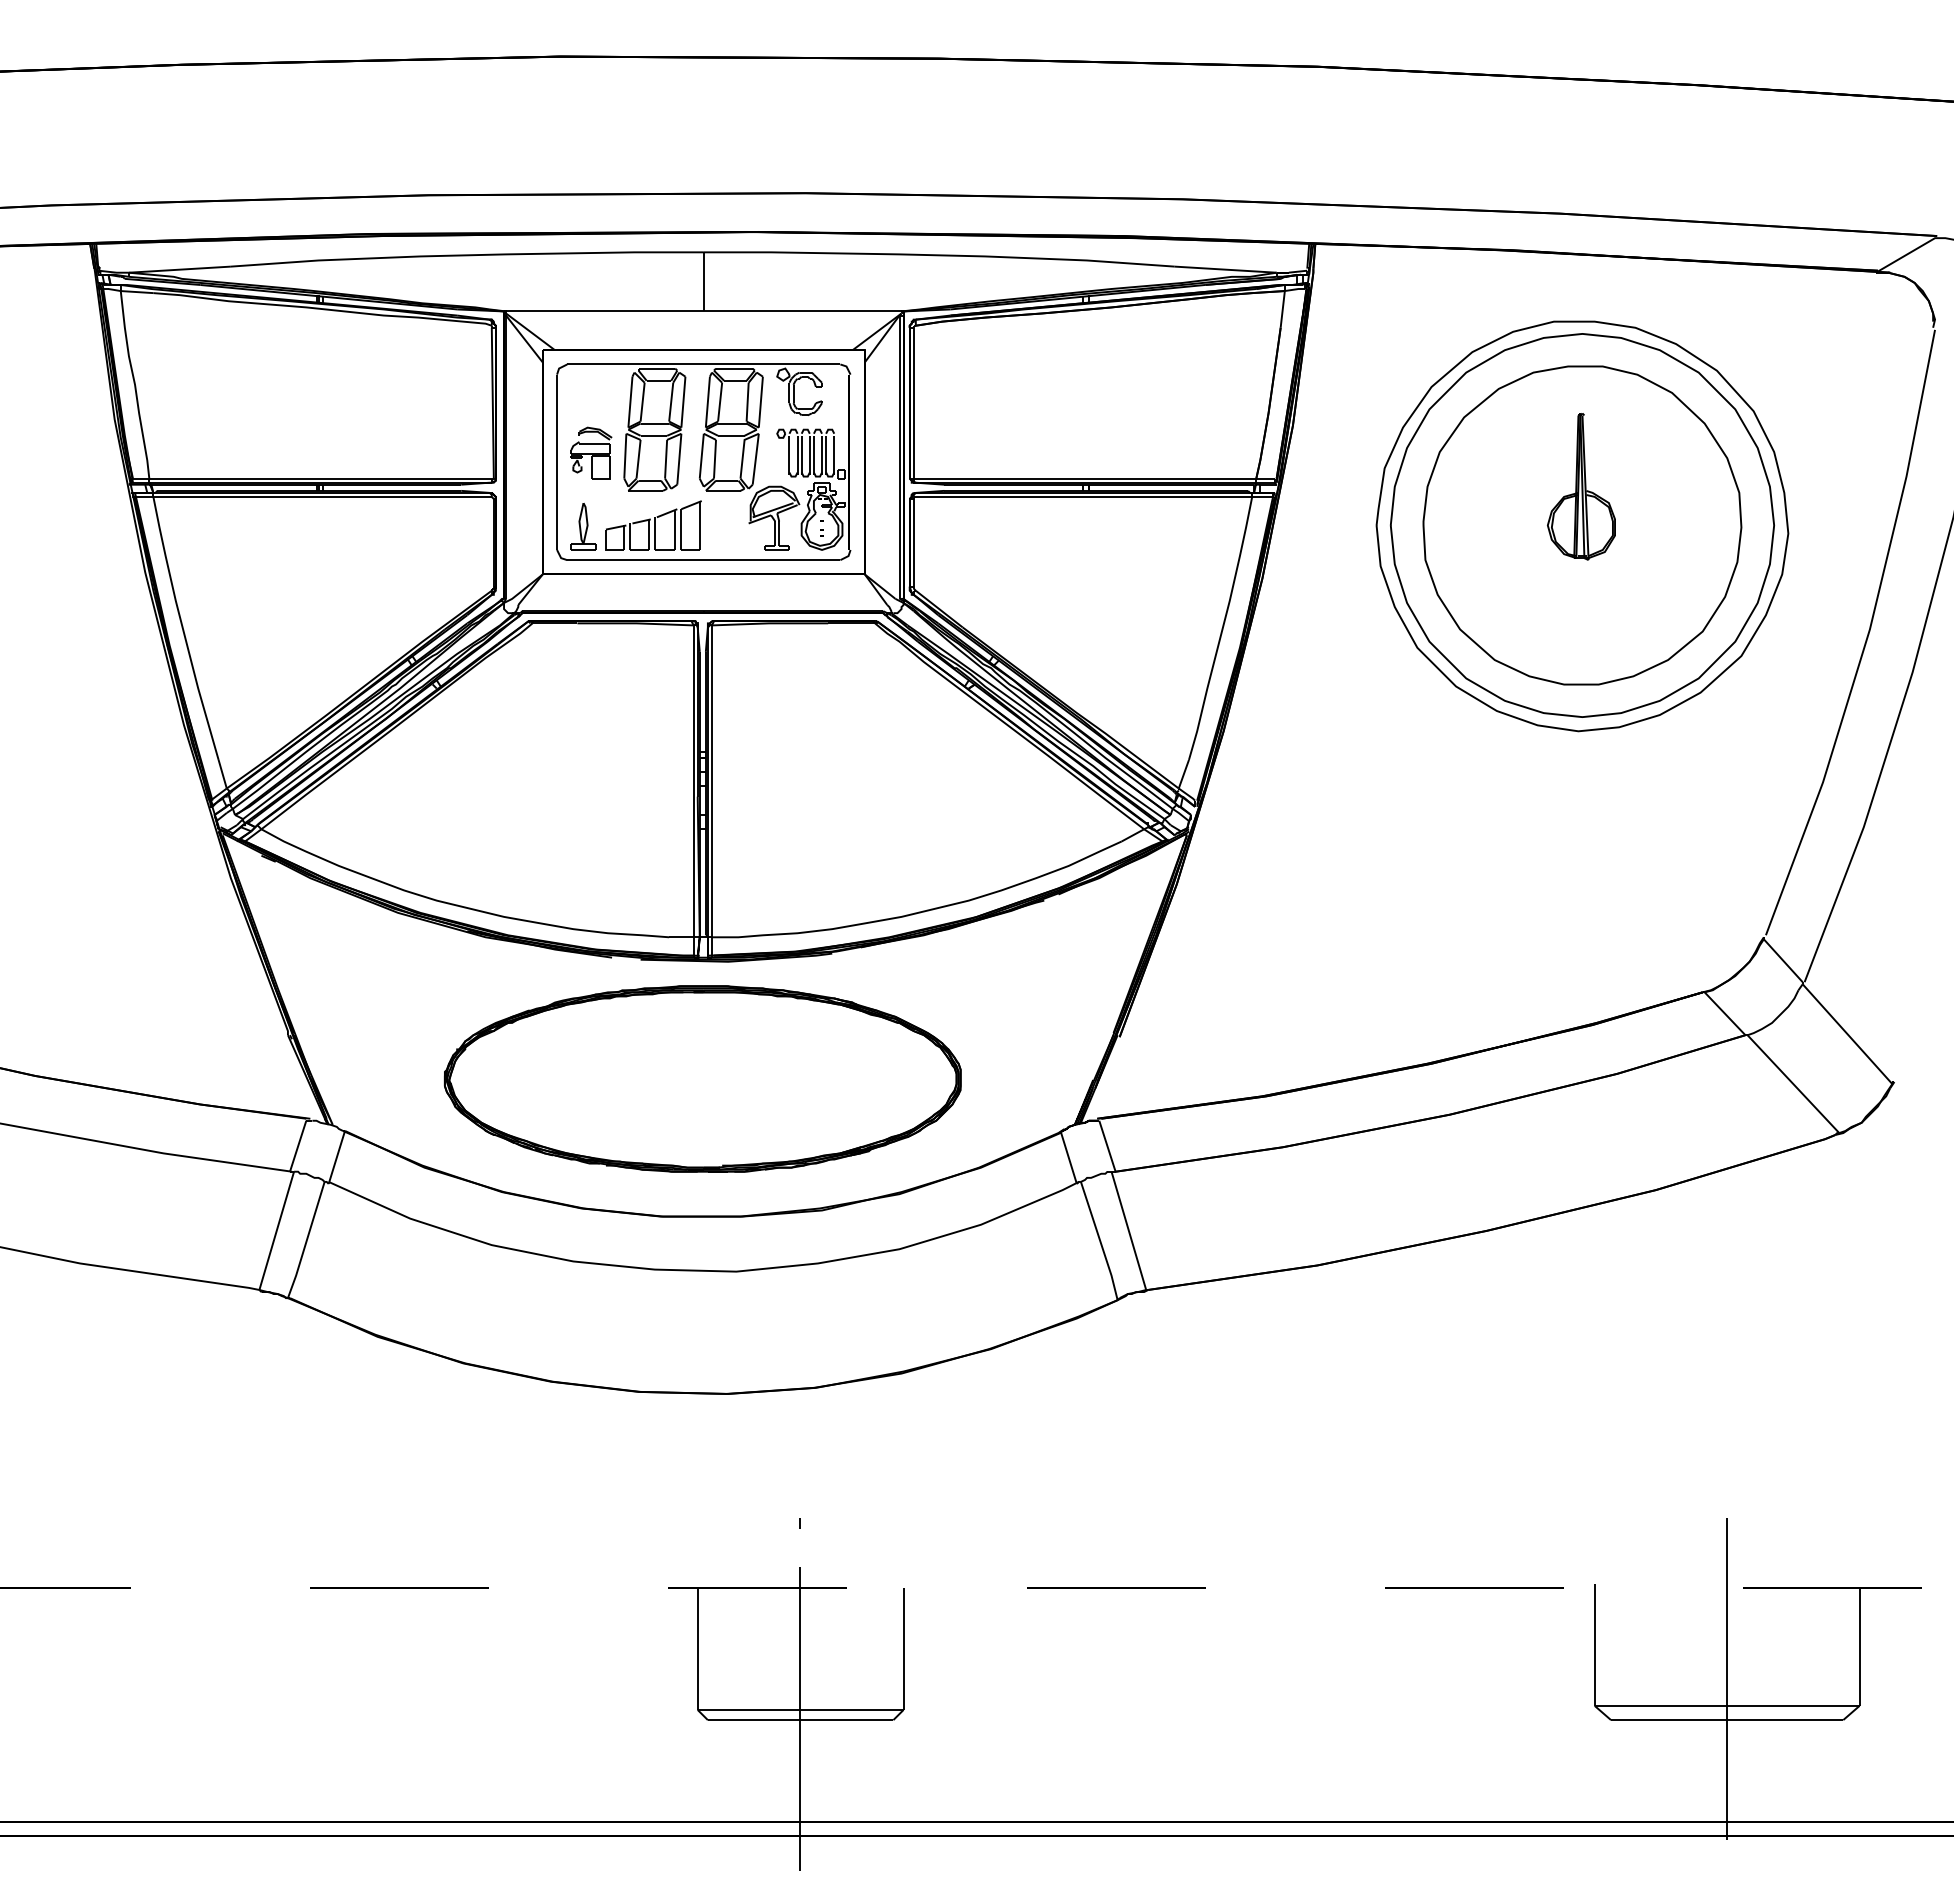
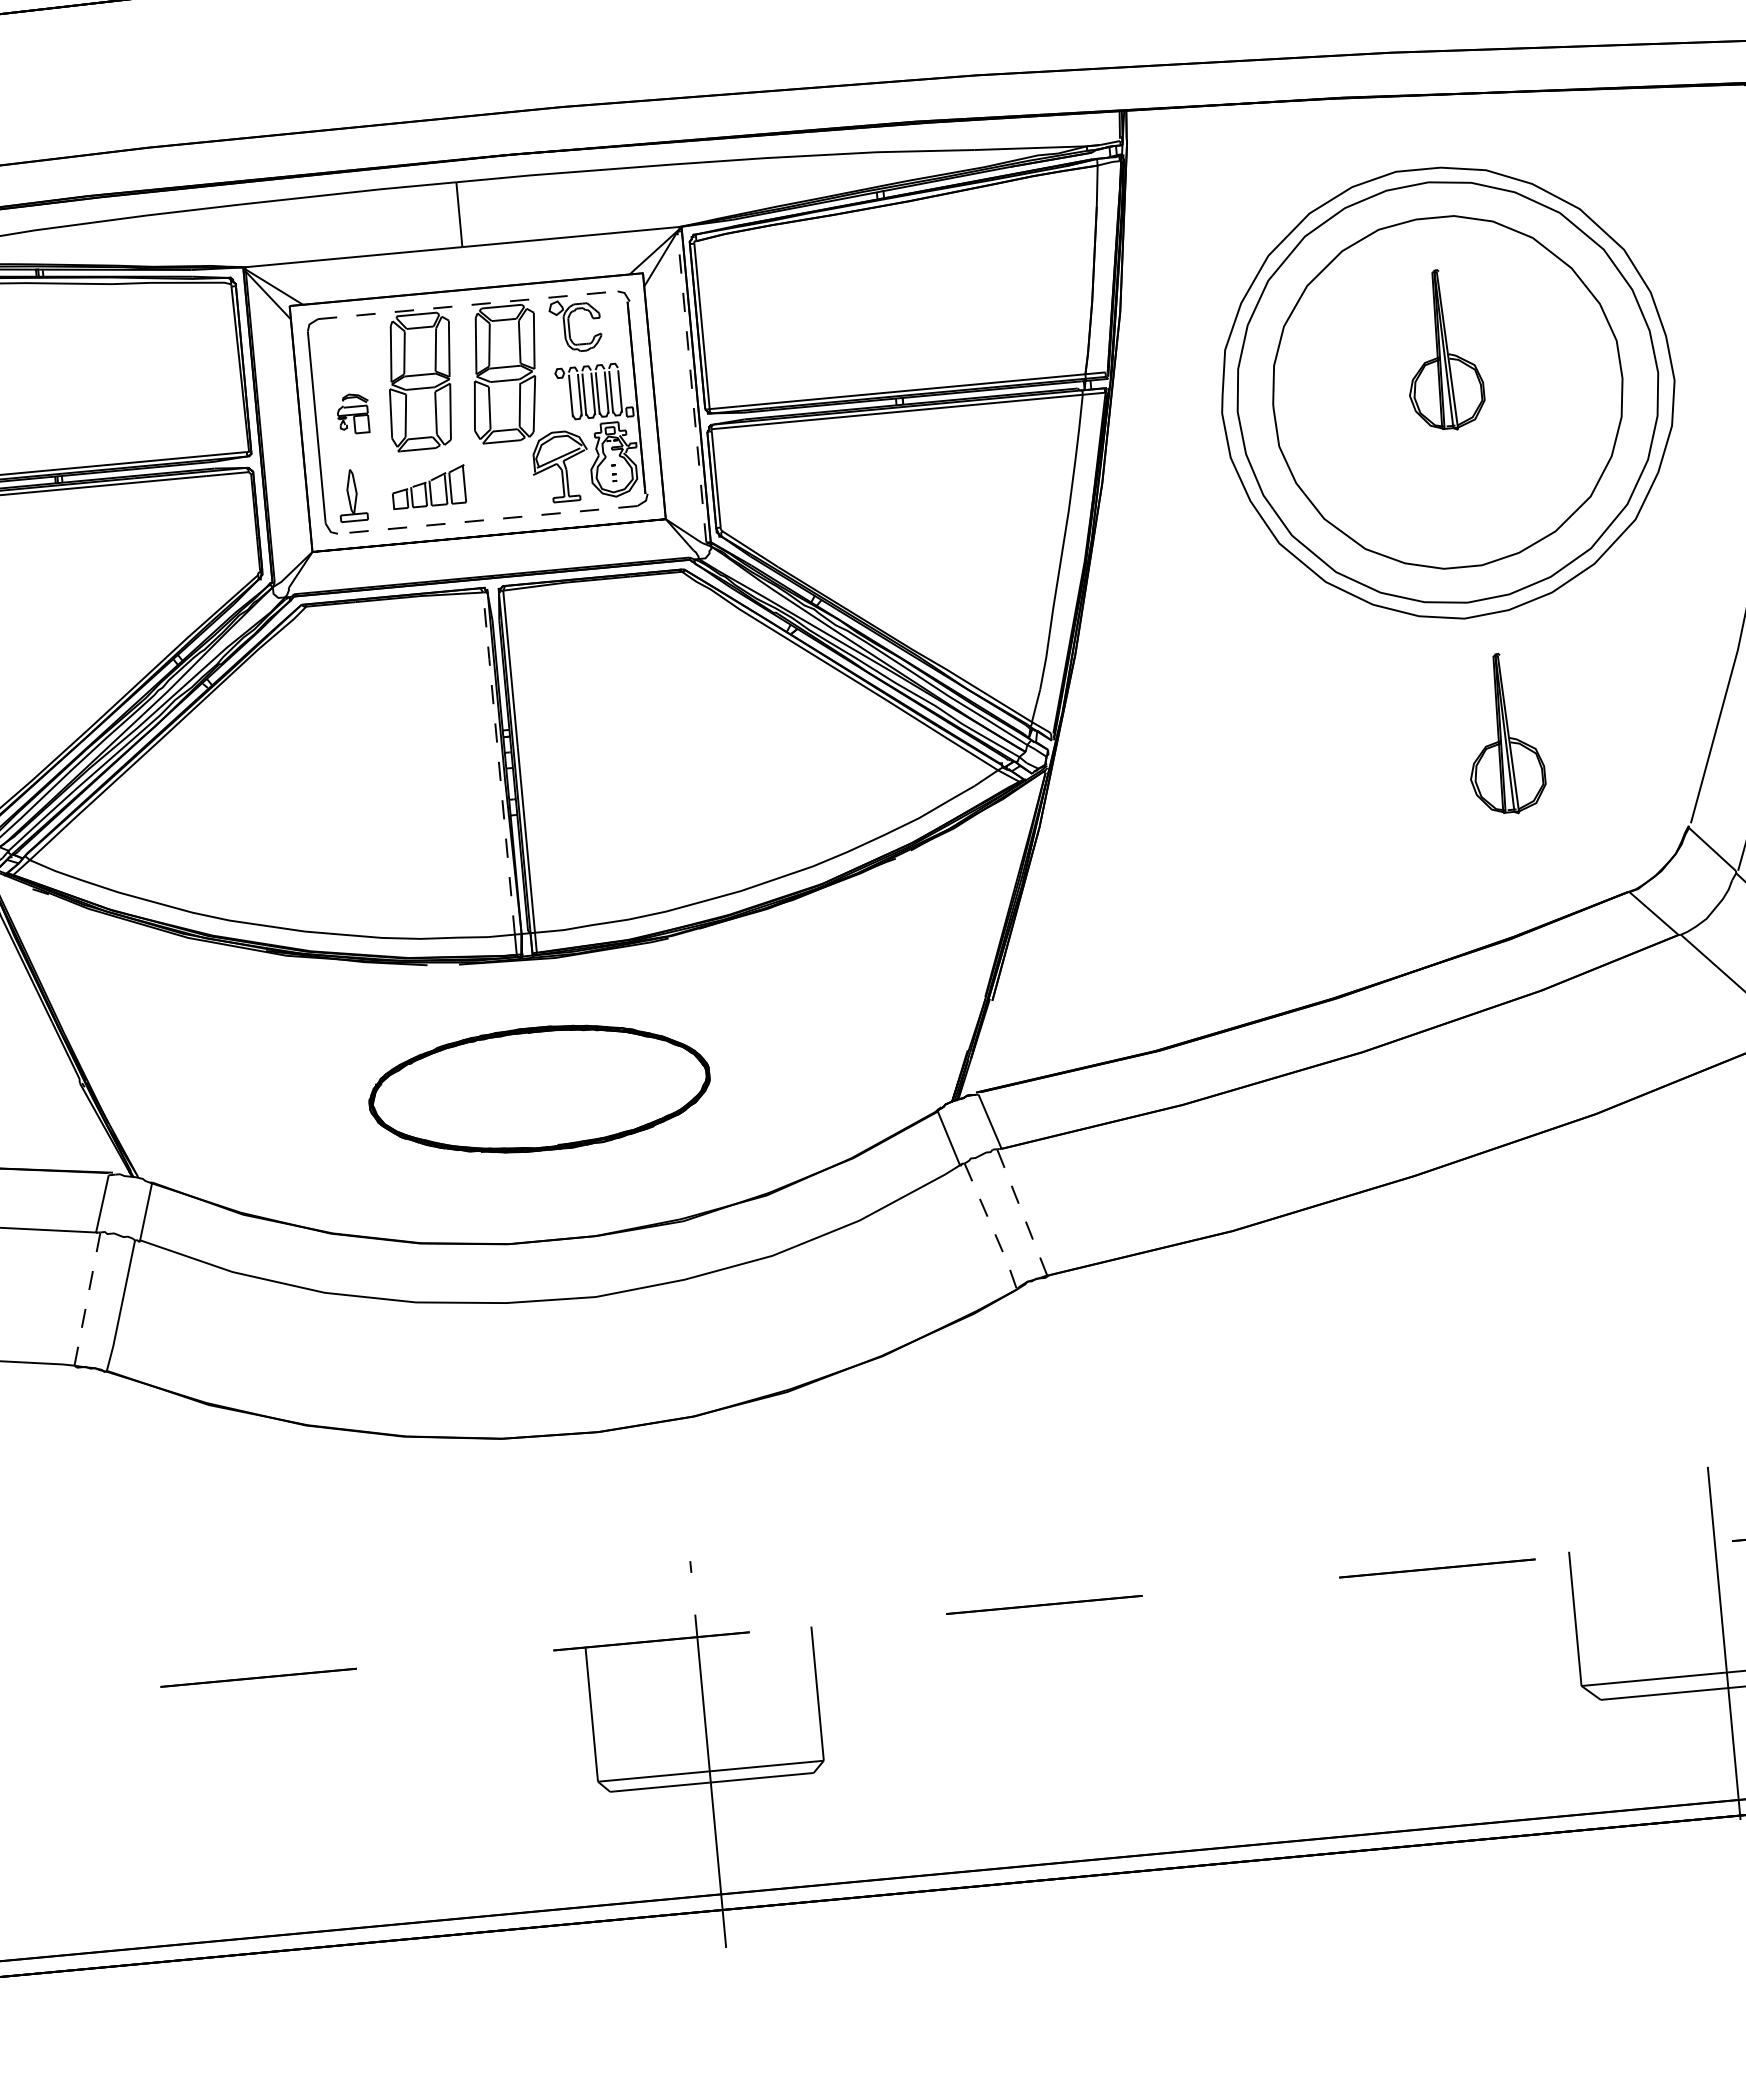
line: (703, 364) -> (467, 305), solid -> dashed
part: (591, 452) -> (353, 413), size x0.7
line: (899, 457) -> (691, 387), solid -> dashed
part: (653, 525) -> (428, 487), size x0.7
line: (703, 560) -> (487, 520), solid -> dashed
line: (693, 780) -> (498, 762), solid -> dashed
part: (1604, 838) -> (1503, 733), added
part: (702, 1078) -> (539, 1088), size x0.6
line: (276, 1230) -> (87, 1298), solid -> dashed
line: (1128, 1230) -> (1021, 1211), solid -> dashed
line: (1100, 1241) -> (992, 1226), solid -> dashed

